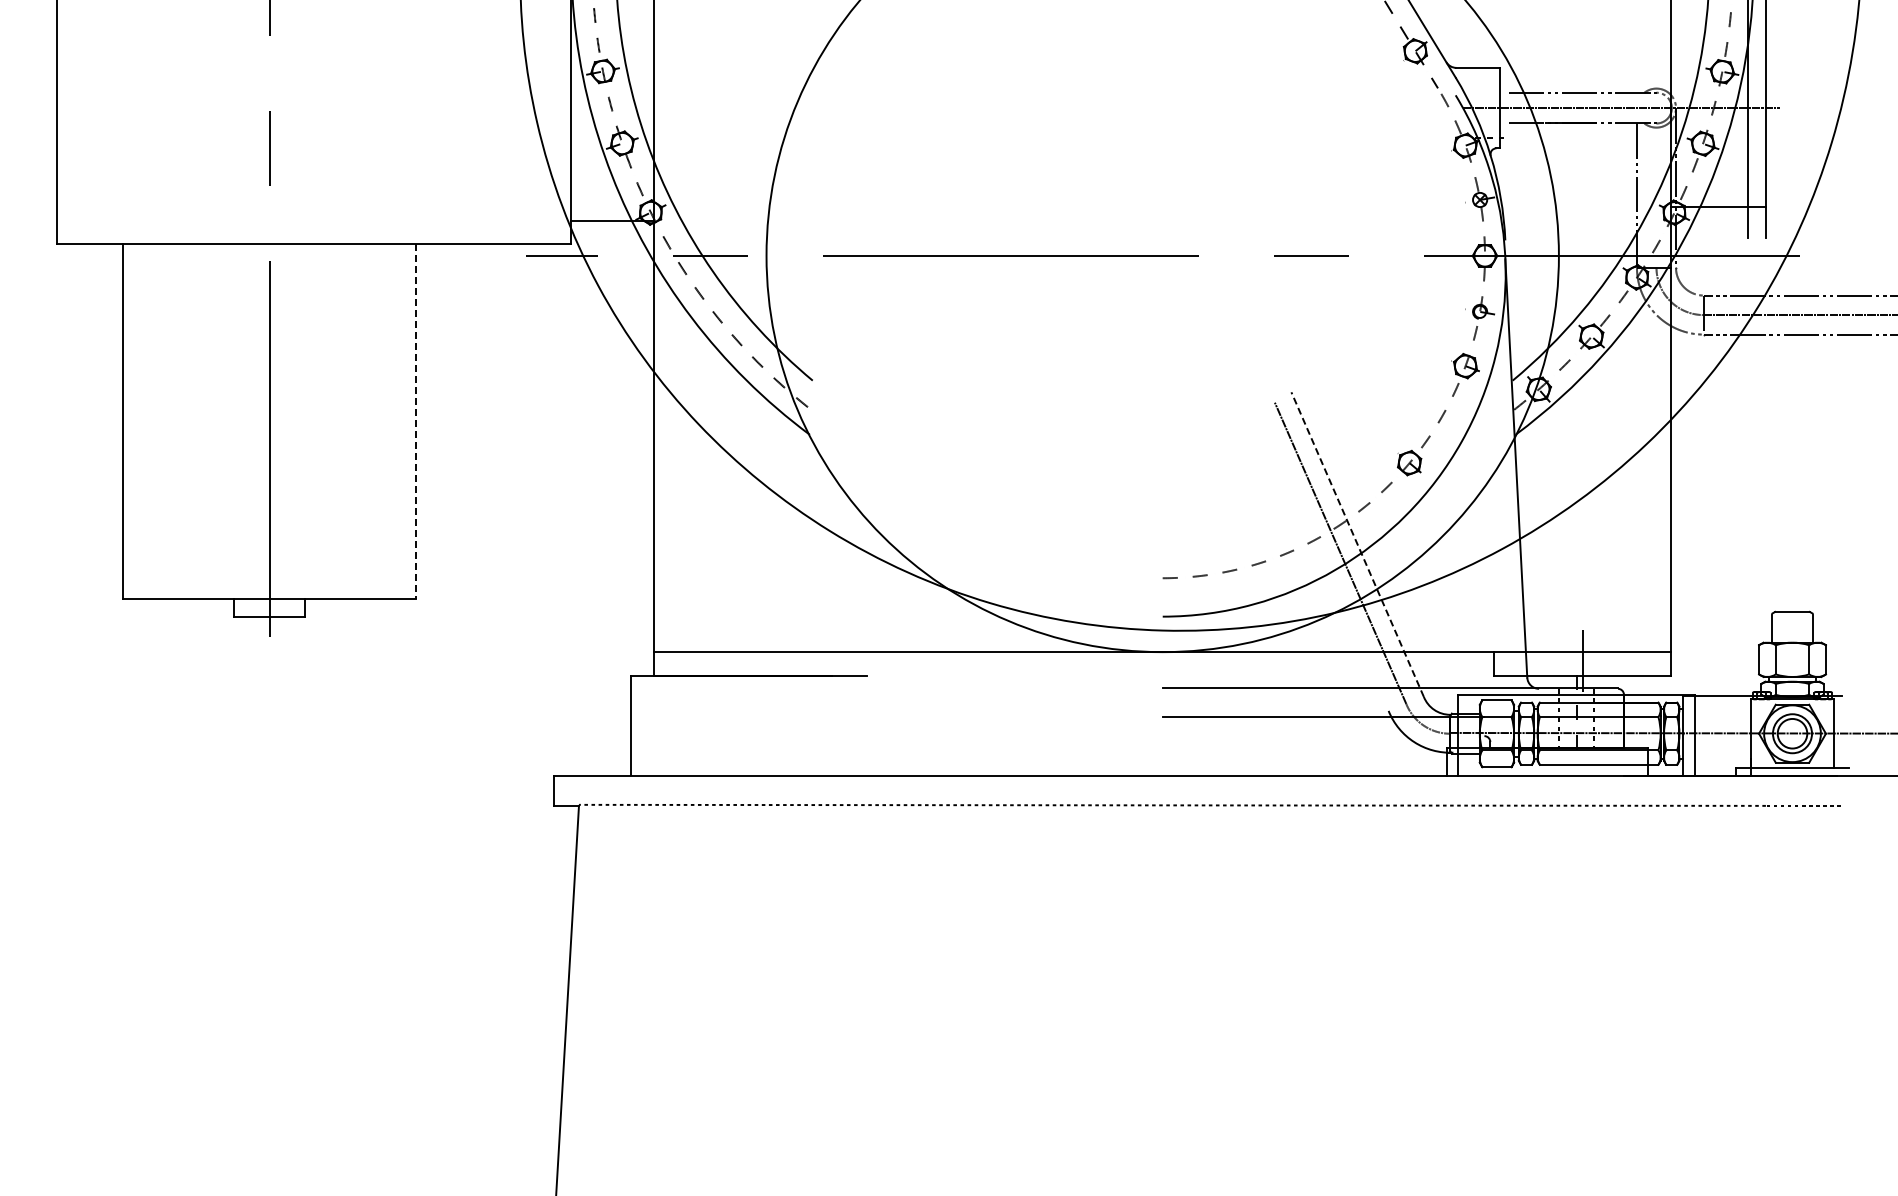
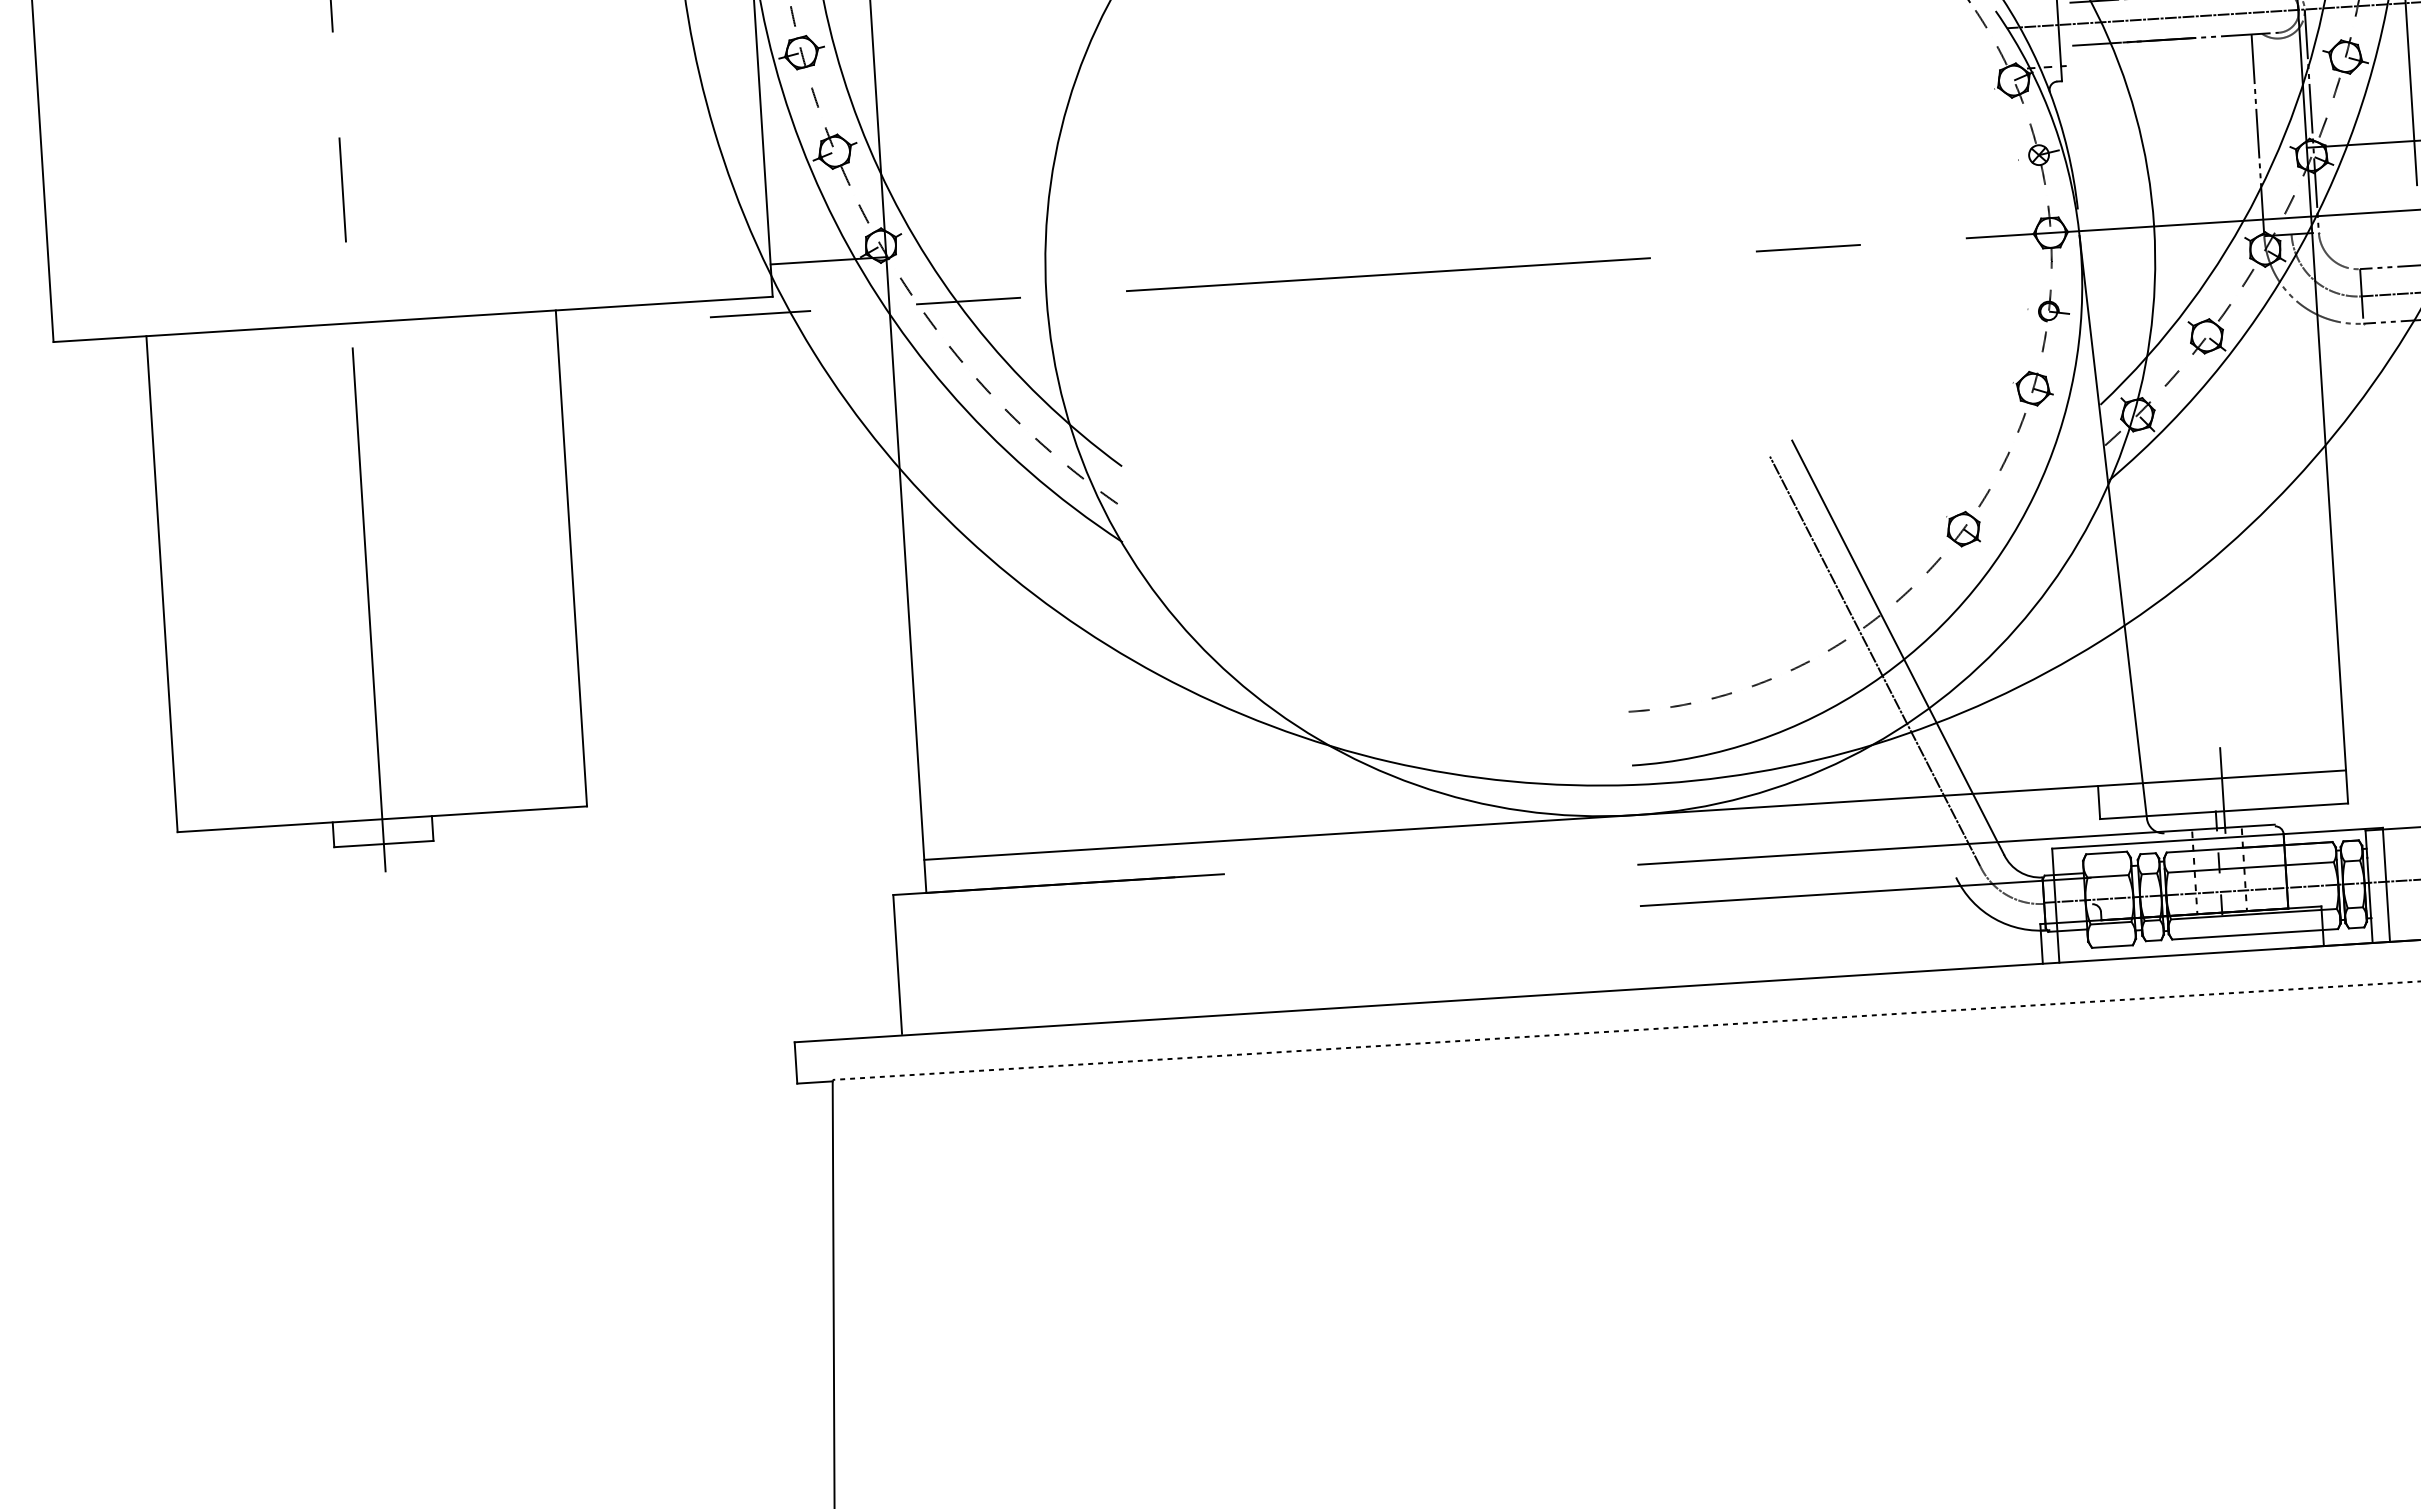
line: (416, 422) -> (571, 559), dashed -> solid
line: (1357, 544) -> (1897, 647), dashed -> solid

